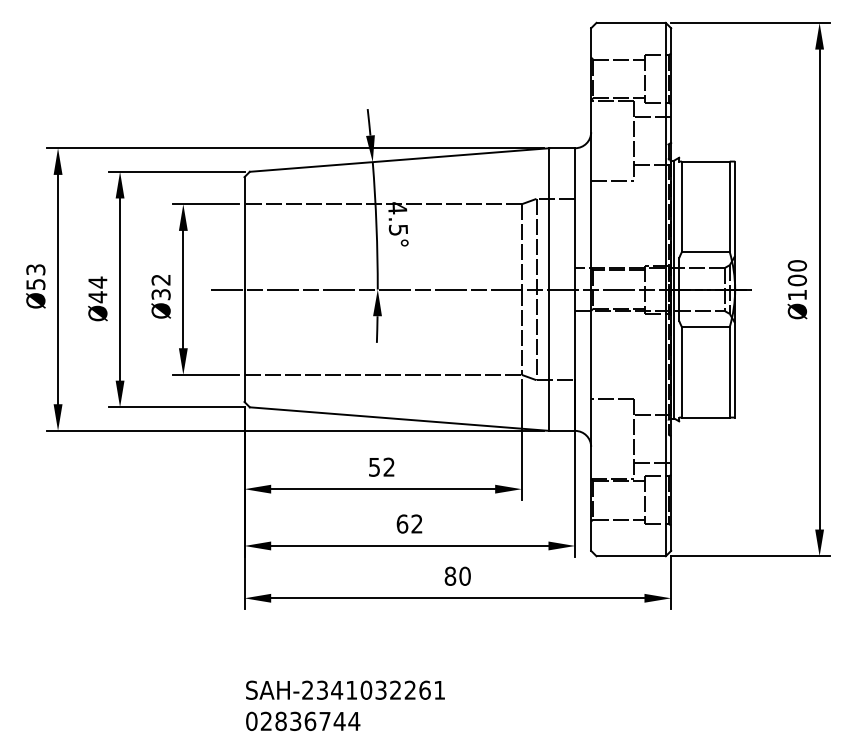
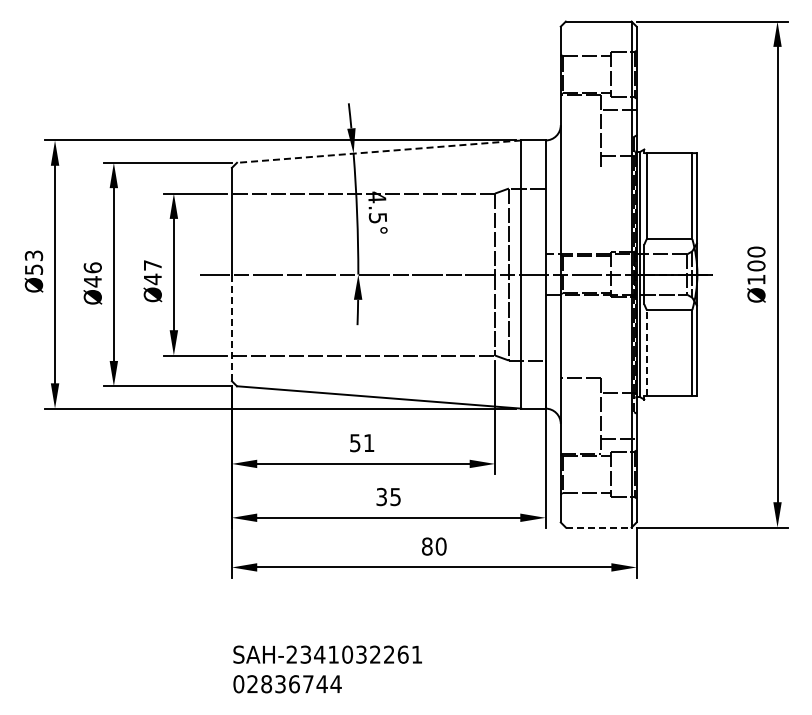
line: (400, 159) -> (379, 151), solid -> dashed
line: (611, 180) -> (580, 171), removed
text: (97, 282) -> (92, 267), Ø44 -> Ø46
text: (160, 287) -> (152, 272), Ø32 -> Ø47
line: (244, 346) -> (231, 328), solid -> dashed
line: (681, 371) -> (646, 352), solid -> dashed
text: (389, 466) -> (369, 442), 52 -> 51
text: (409, 523) -> (388, 496), 62 -> 35
line: (630, 556) -> (598, 527), solid -> dashed

